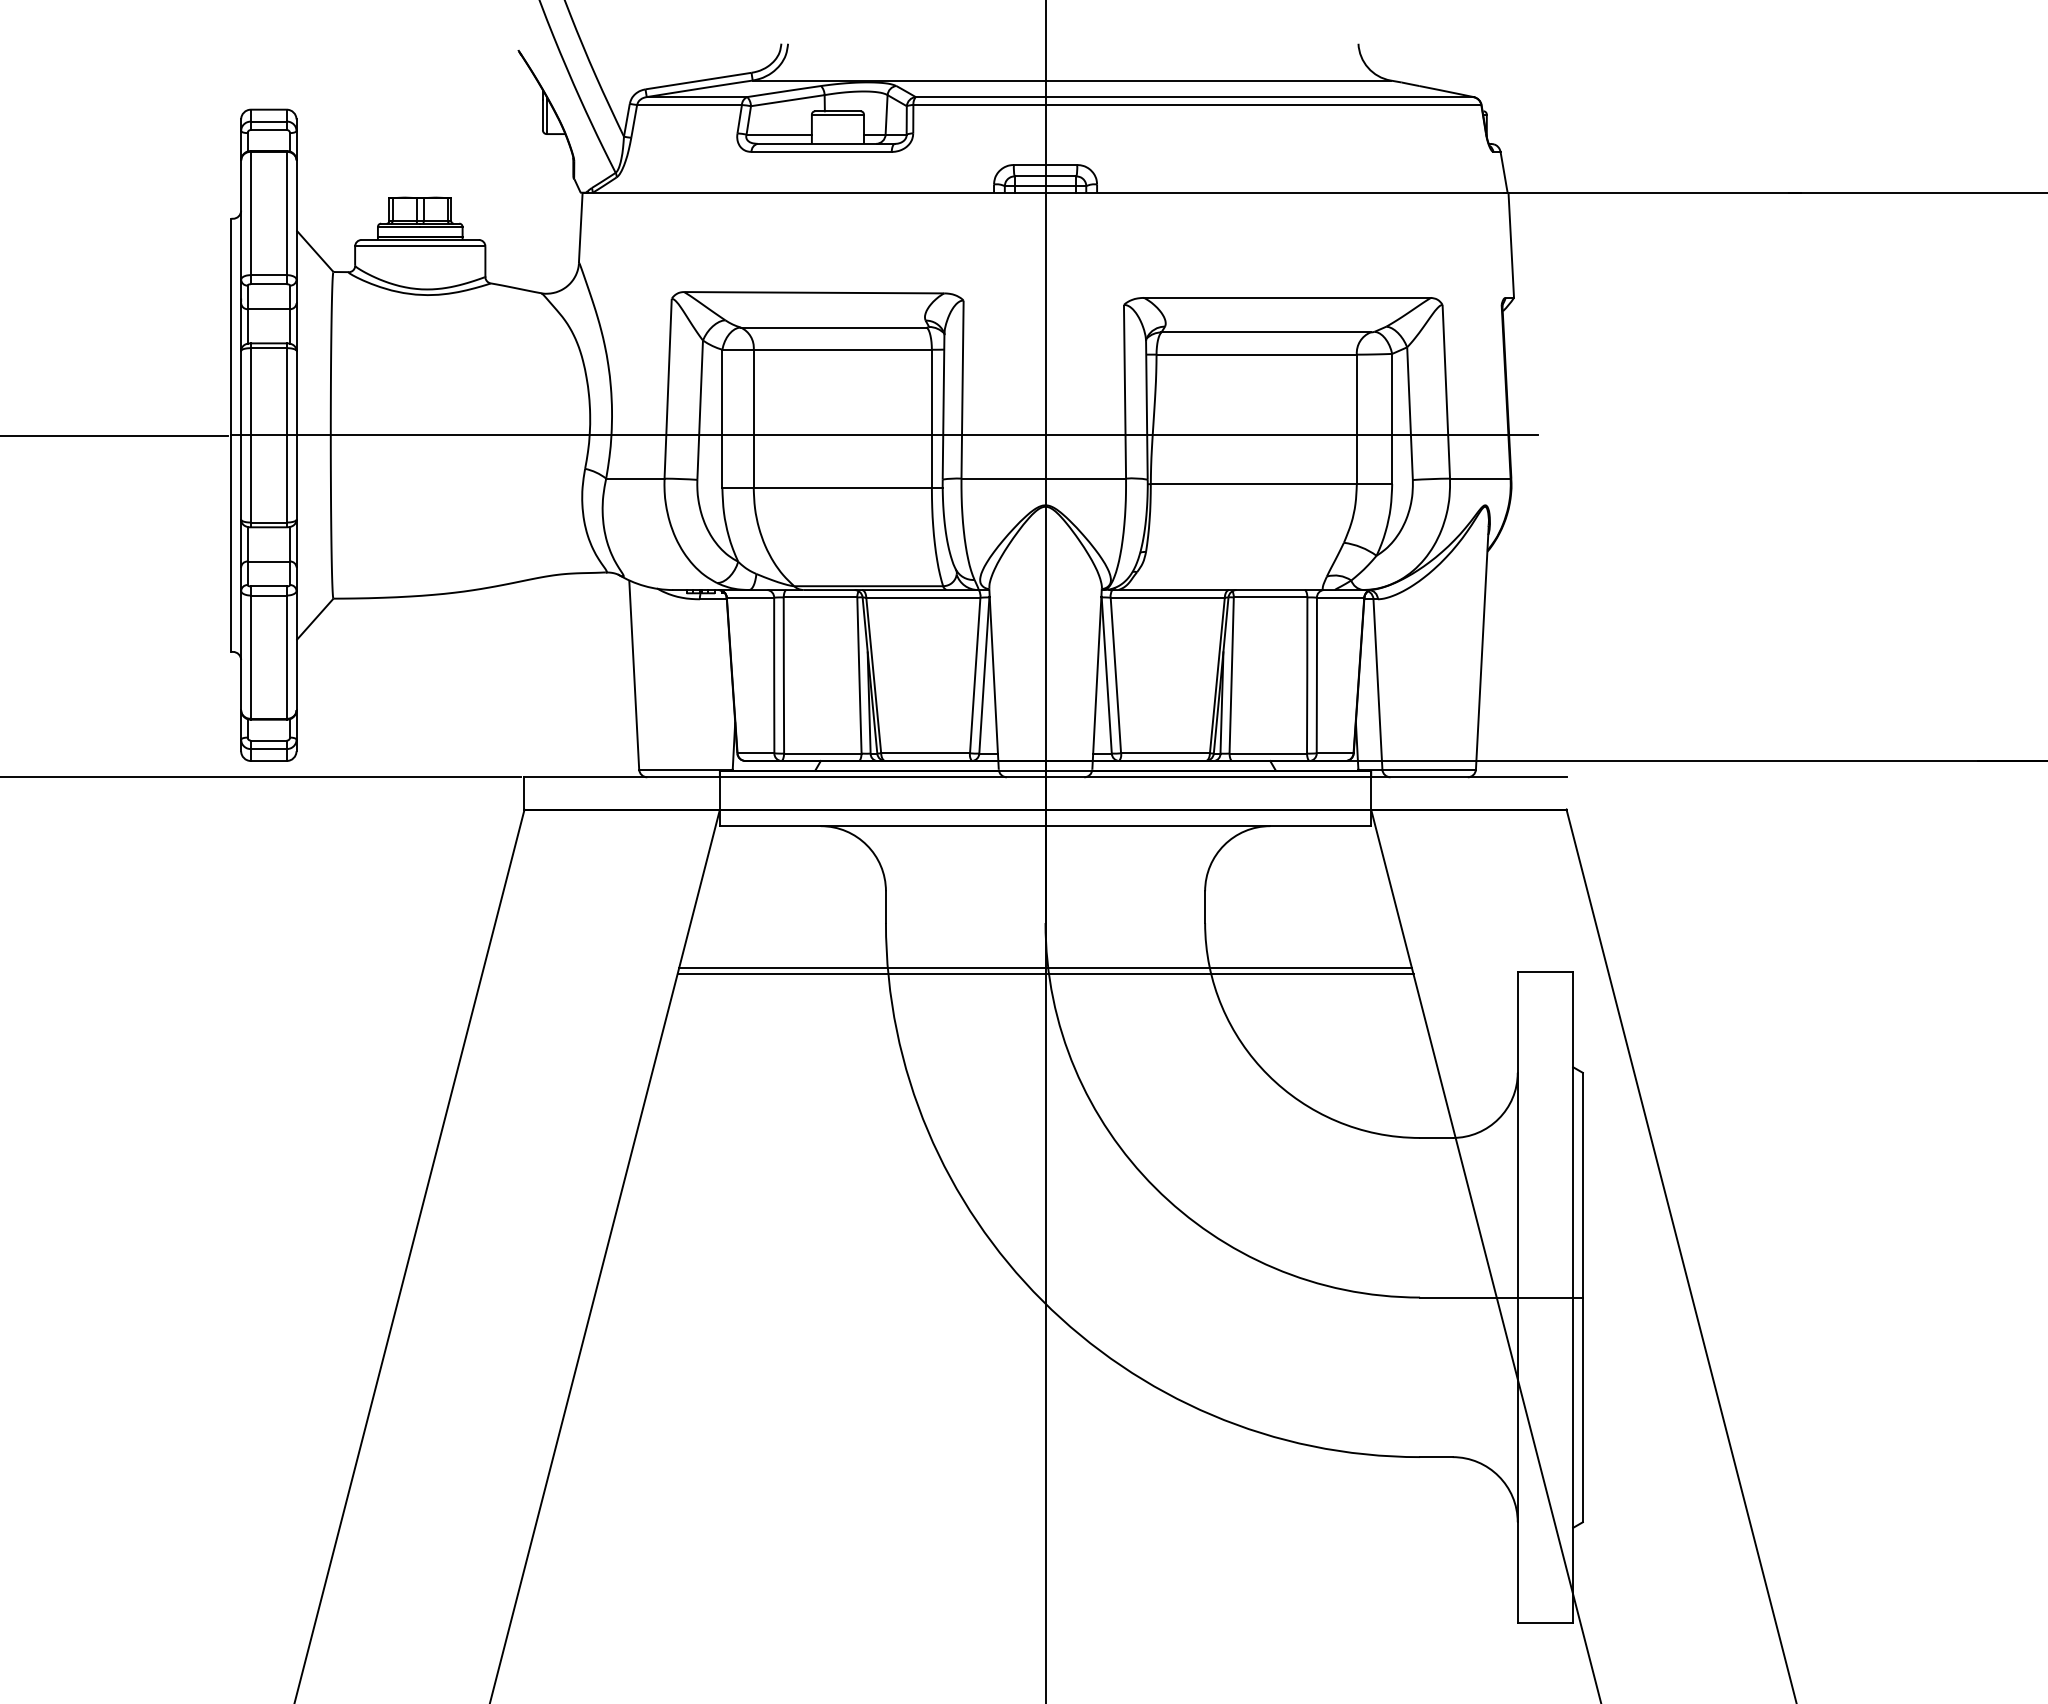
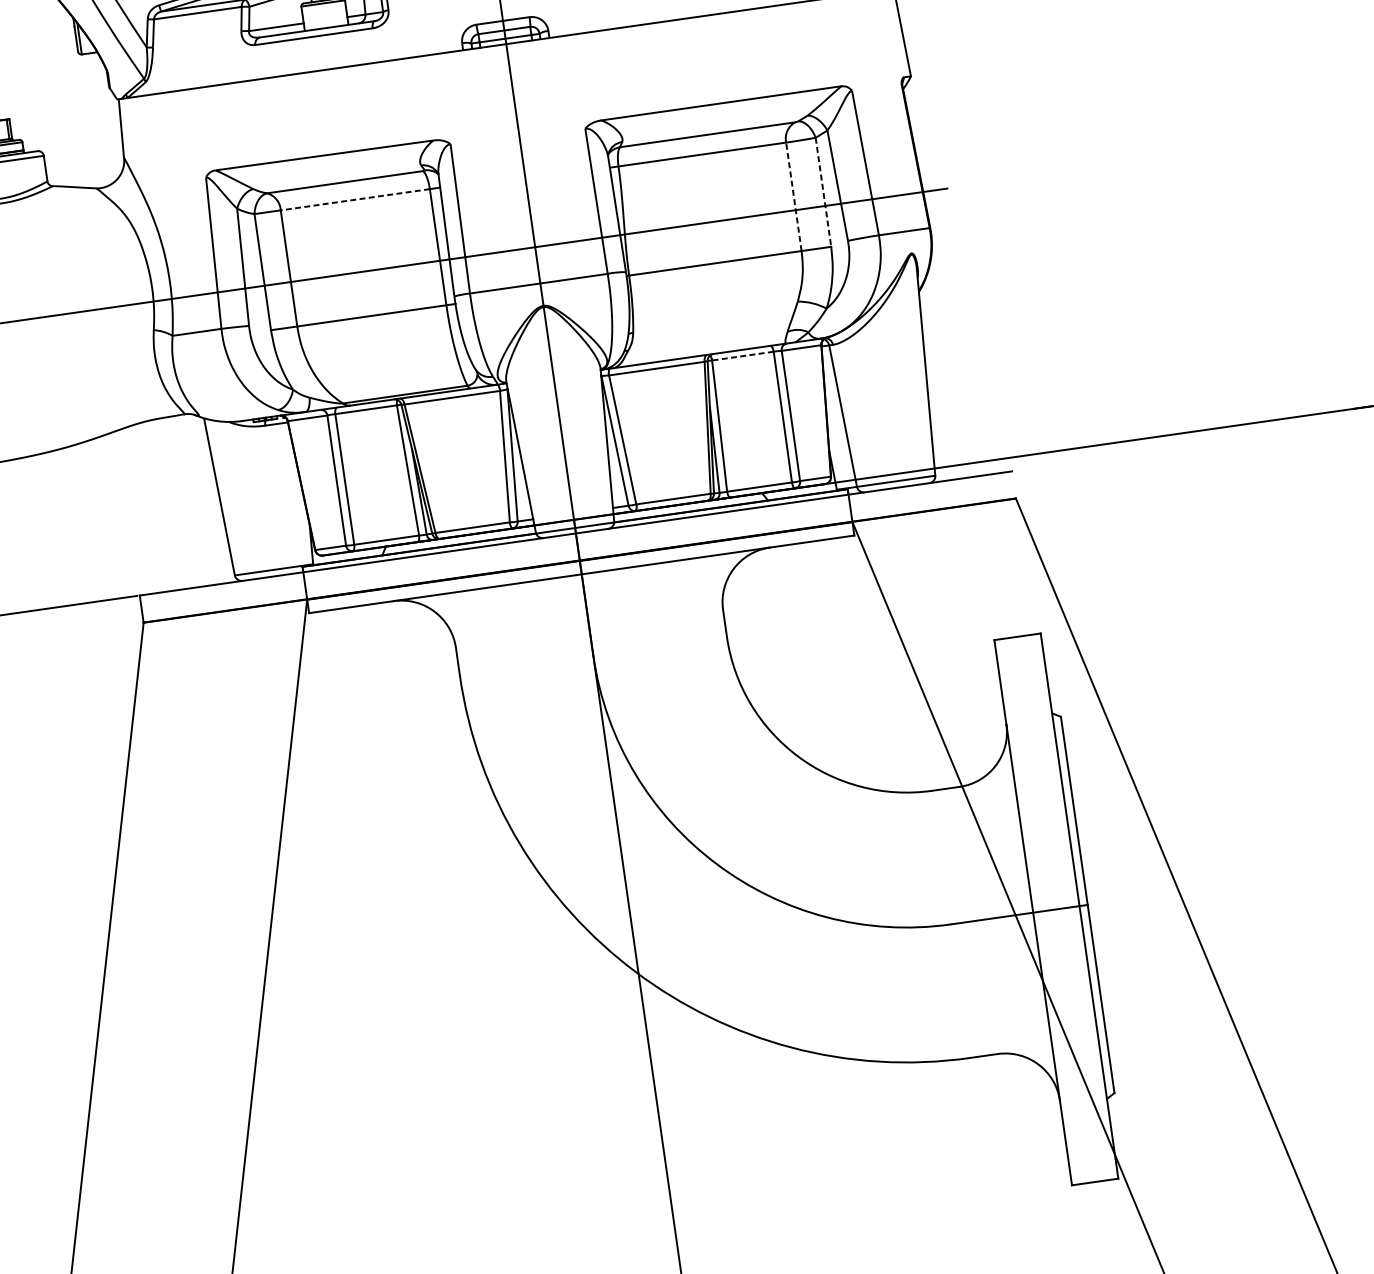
line: (842, 349) -> (355, 199), solid -> dashed
line: (1356, 419) -> (793, 196), solid -> dashed
line: (1392, 419) -> (823, 192), solid -> dashed
line: (1270, 597) -> (742, 356), solid -> dashed
line: (1045, 967) -> (598, 692), removed
line: (1045, 974) -> (599, 698), removed

